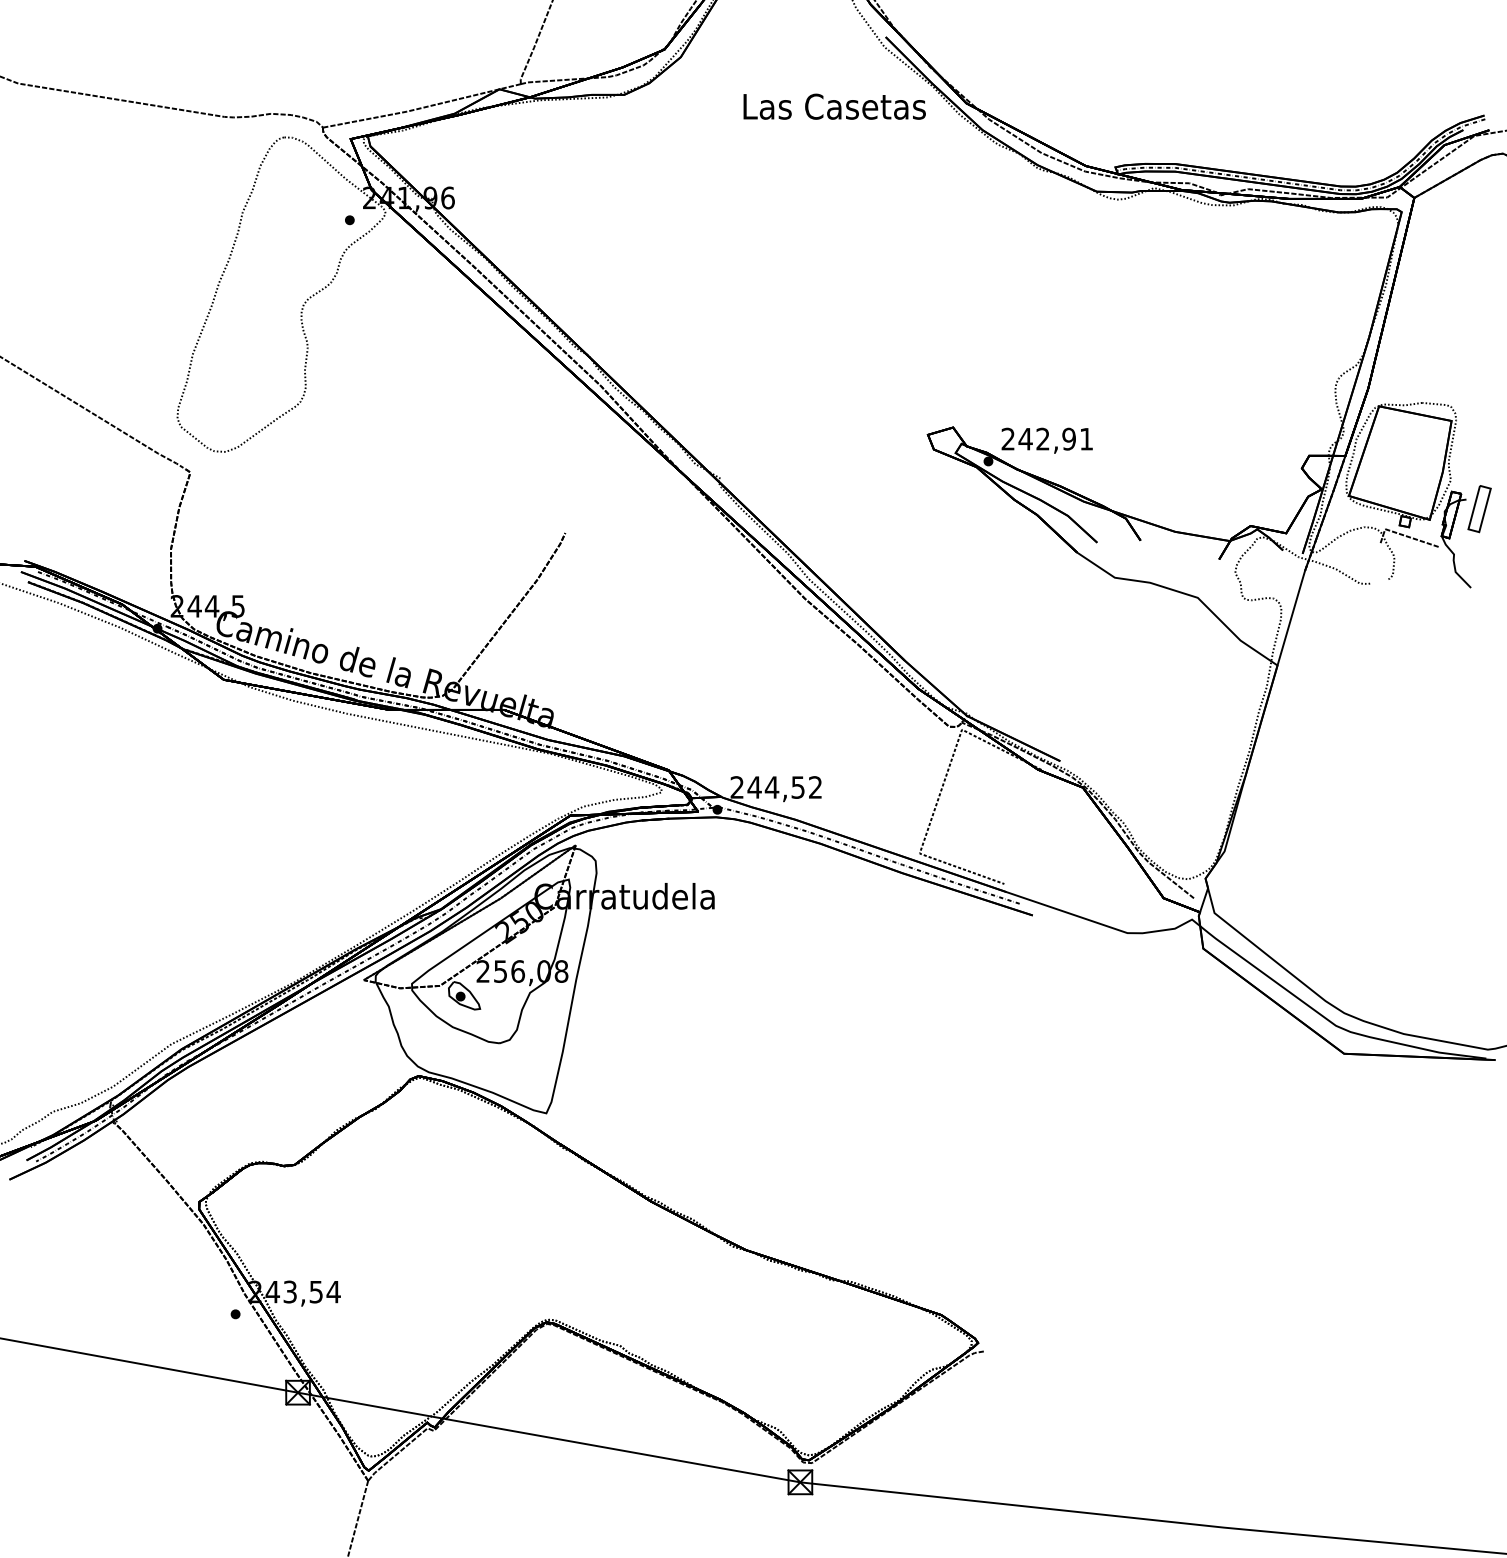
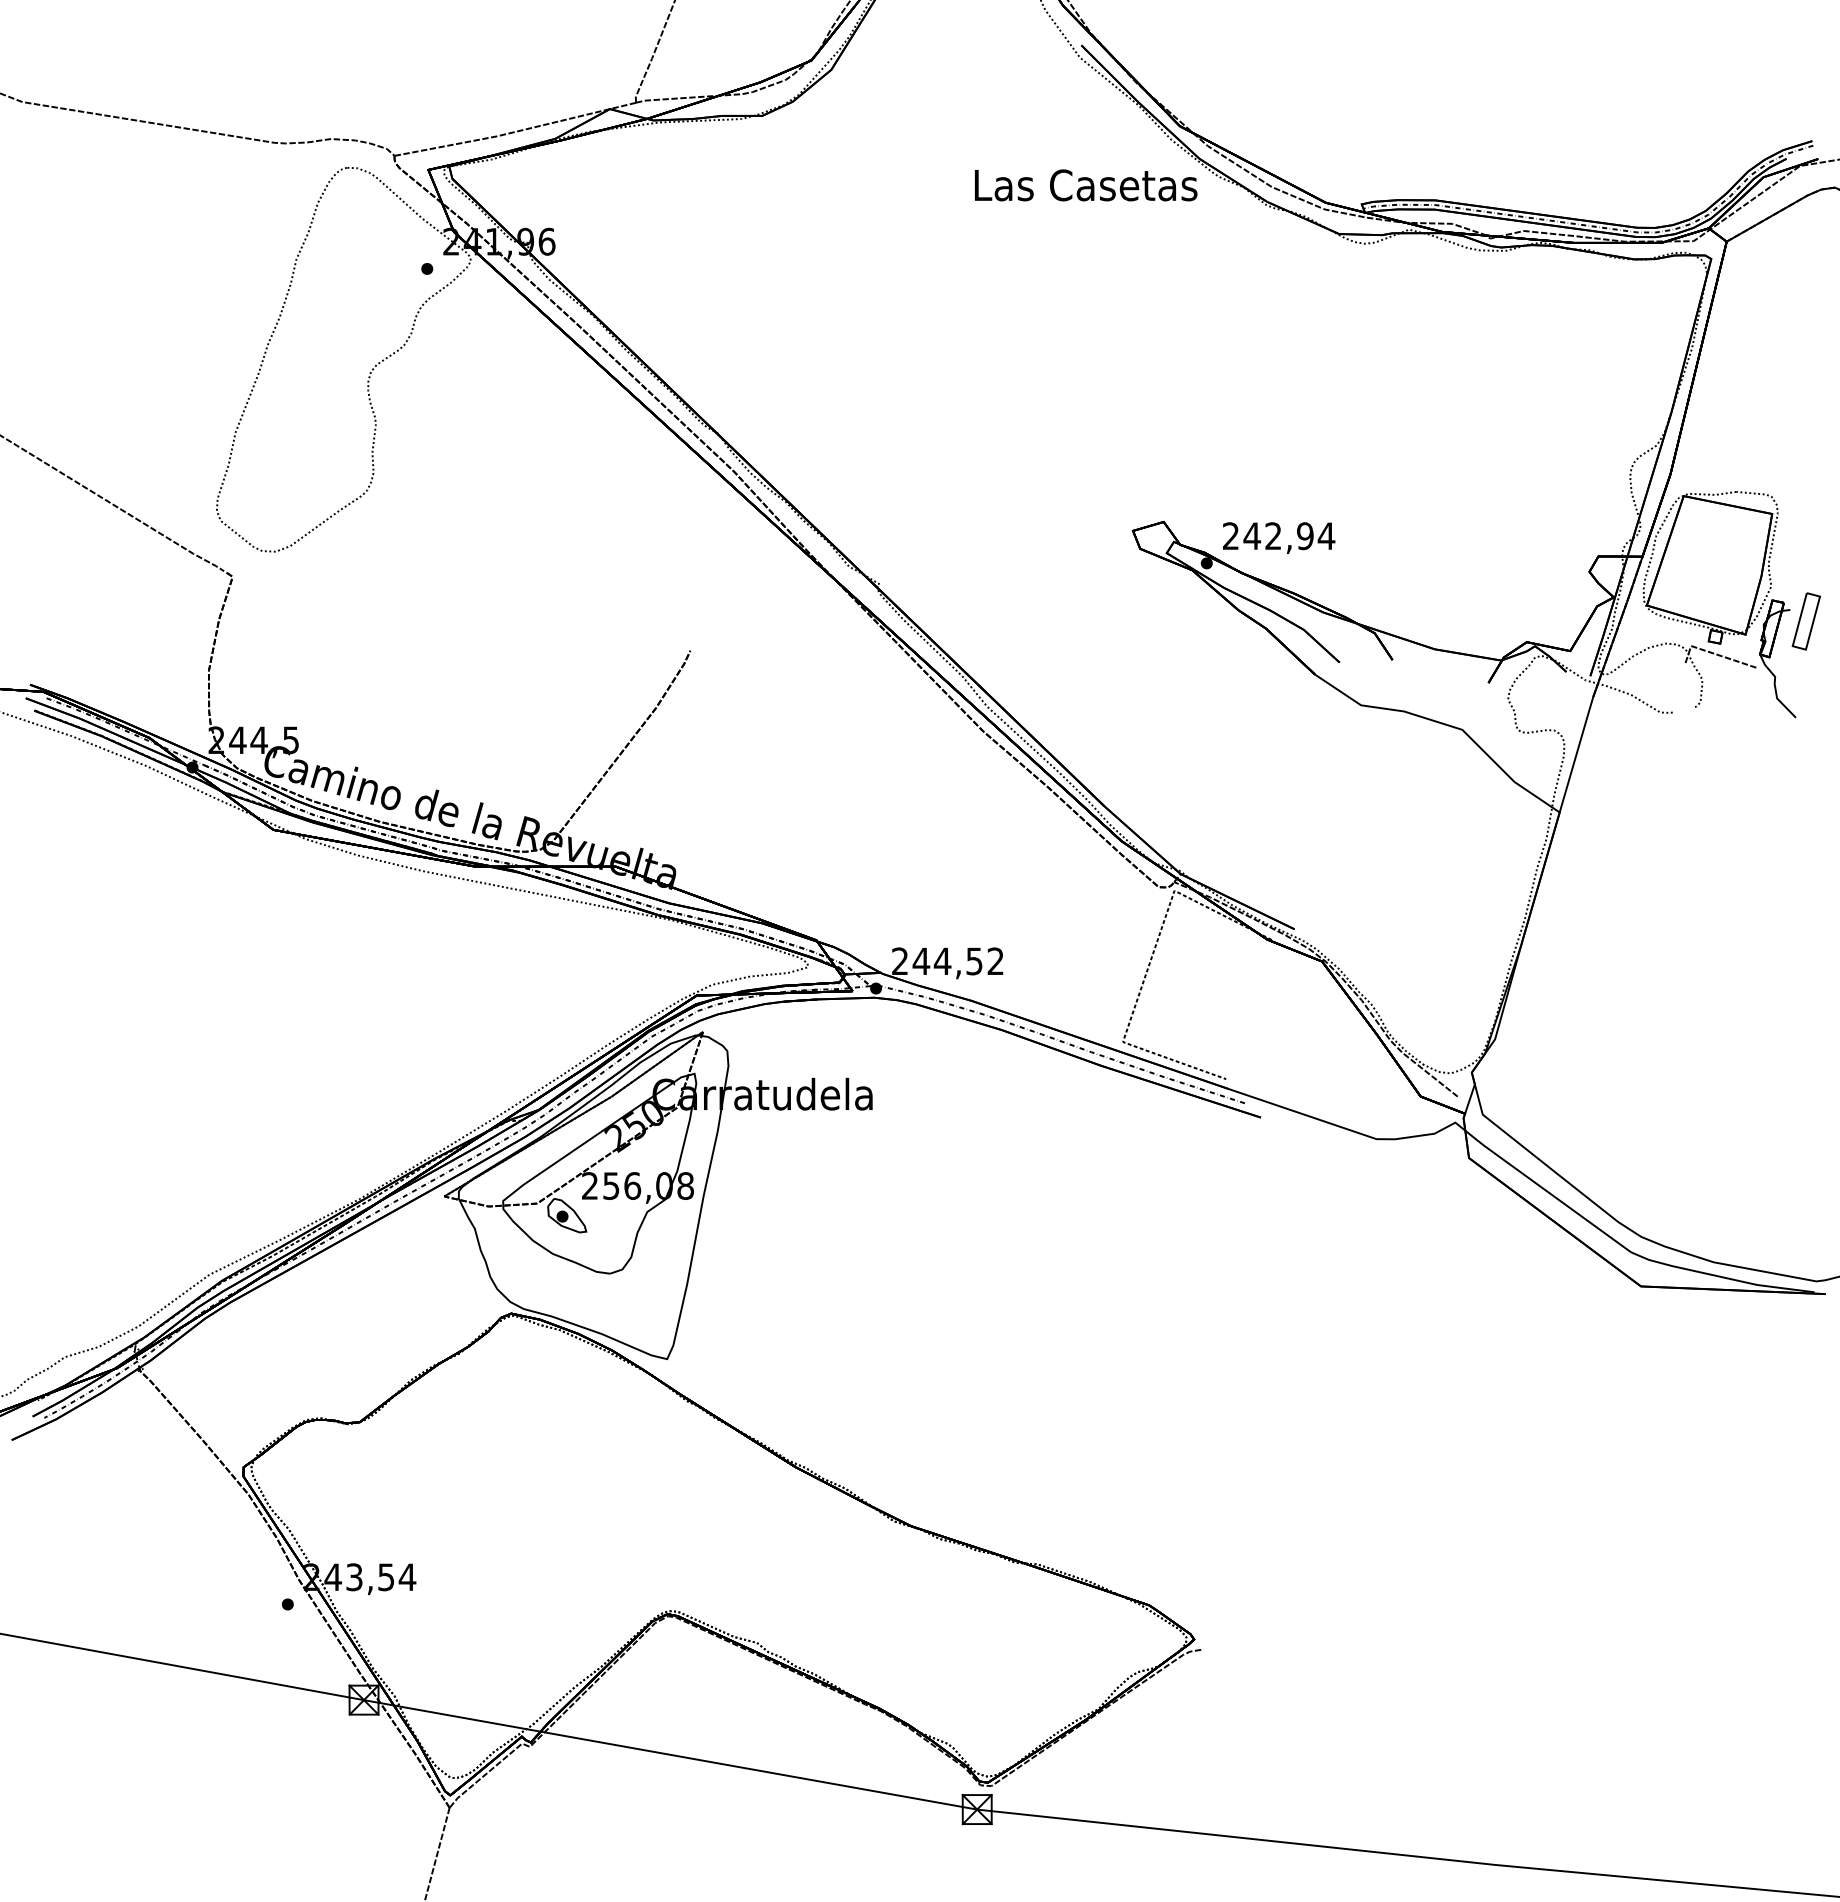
text: (835, 106) -> (1086, 185), moved
text: (1086, 438) -> (1326, 535), 242,91 -> 242,94

